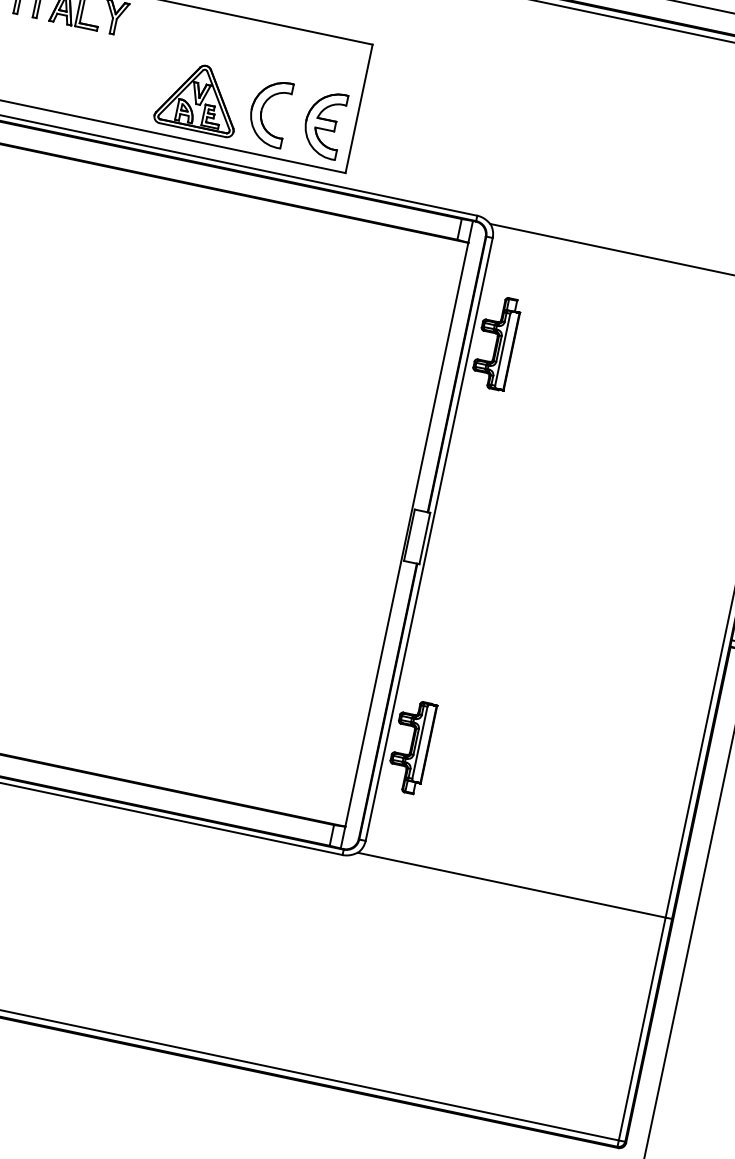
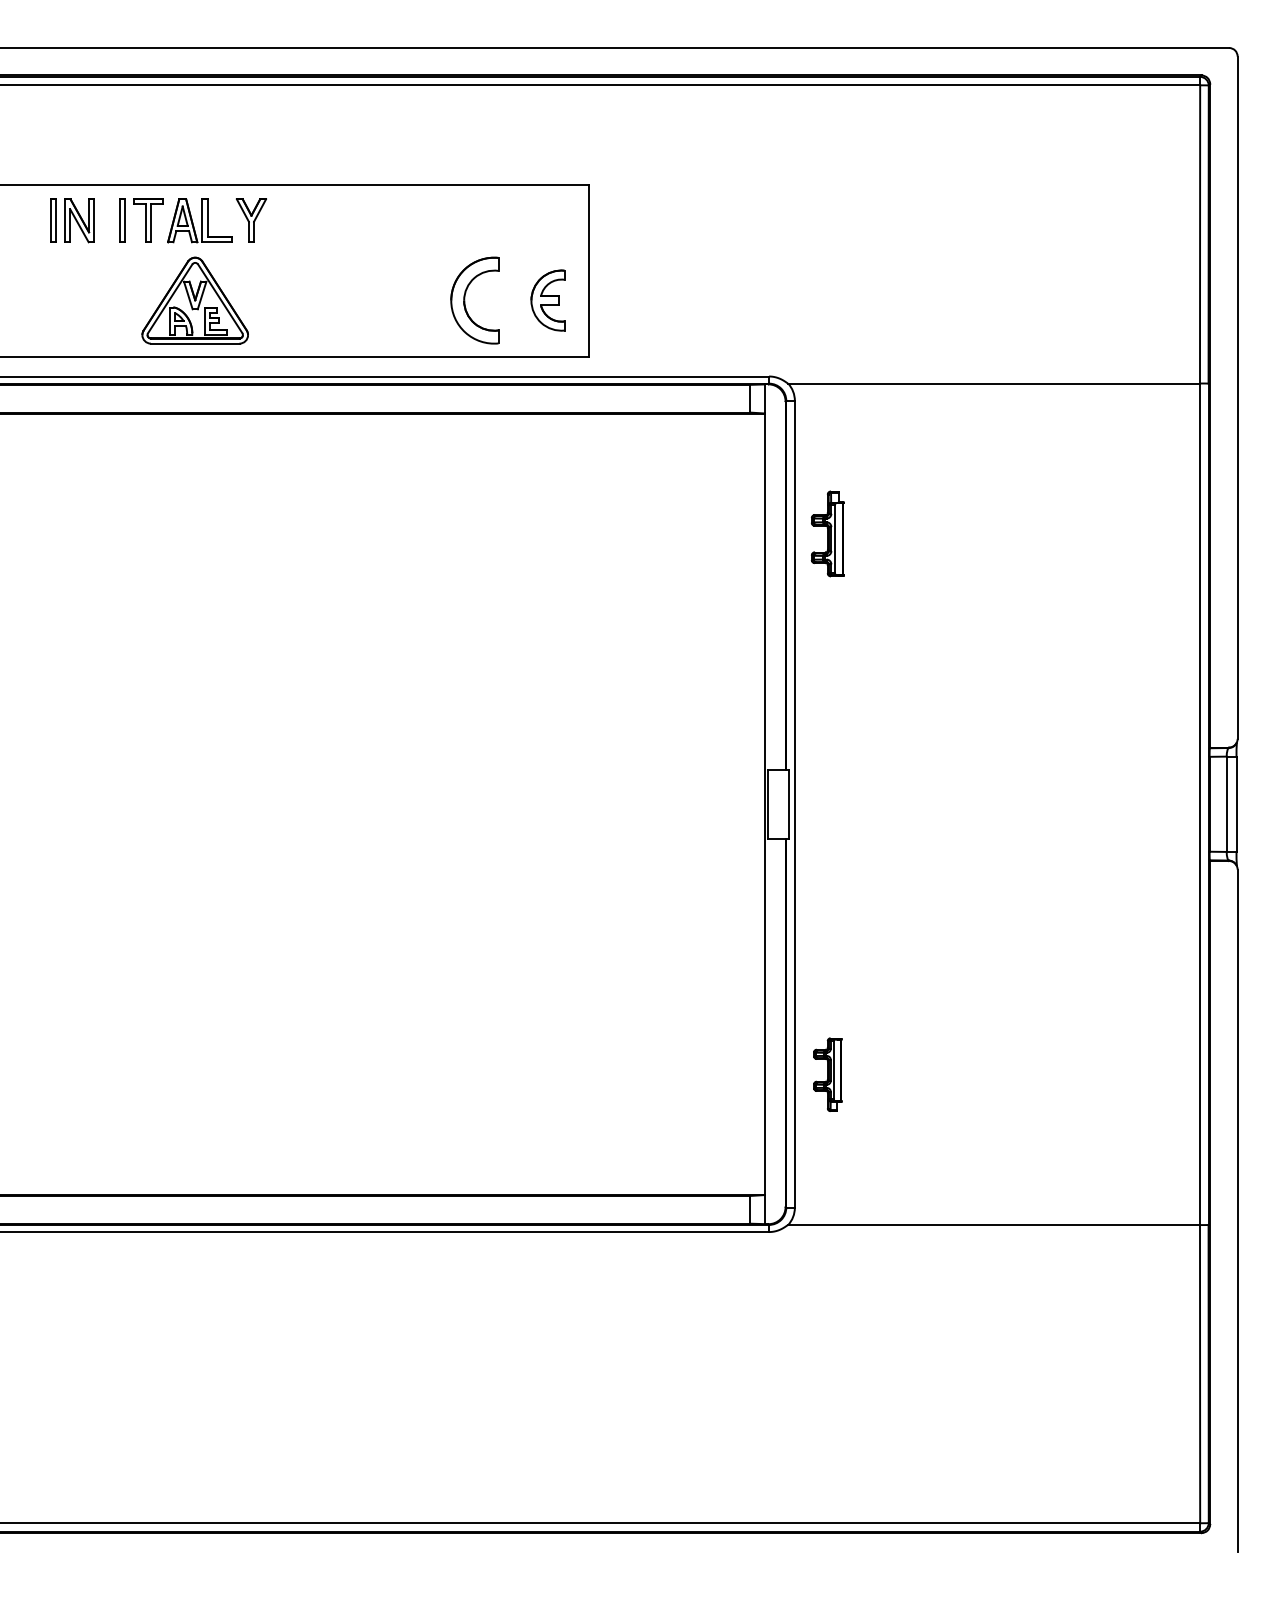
part: (198, 97) -> (194, 300), moved
part: (323, 124) -> (547, 300), size x0.7
part: (496, 342) -> (827, 533), size x0.7
part: (411, 746) -> (827, 1074), size x0.6

